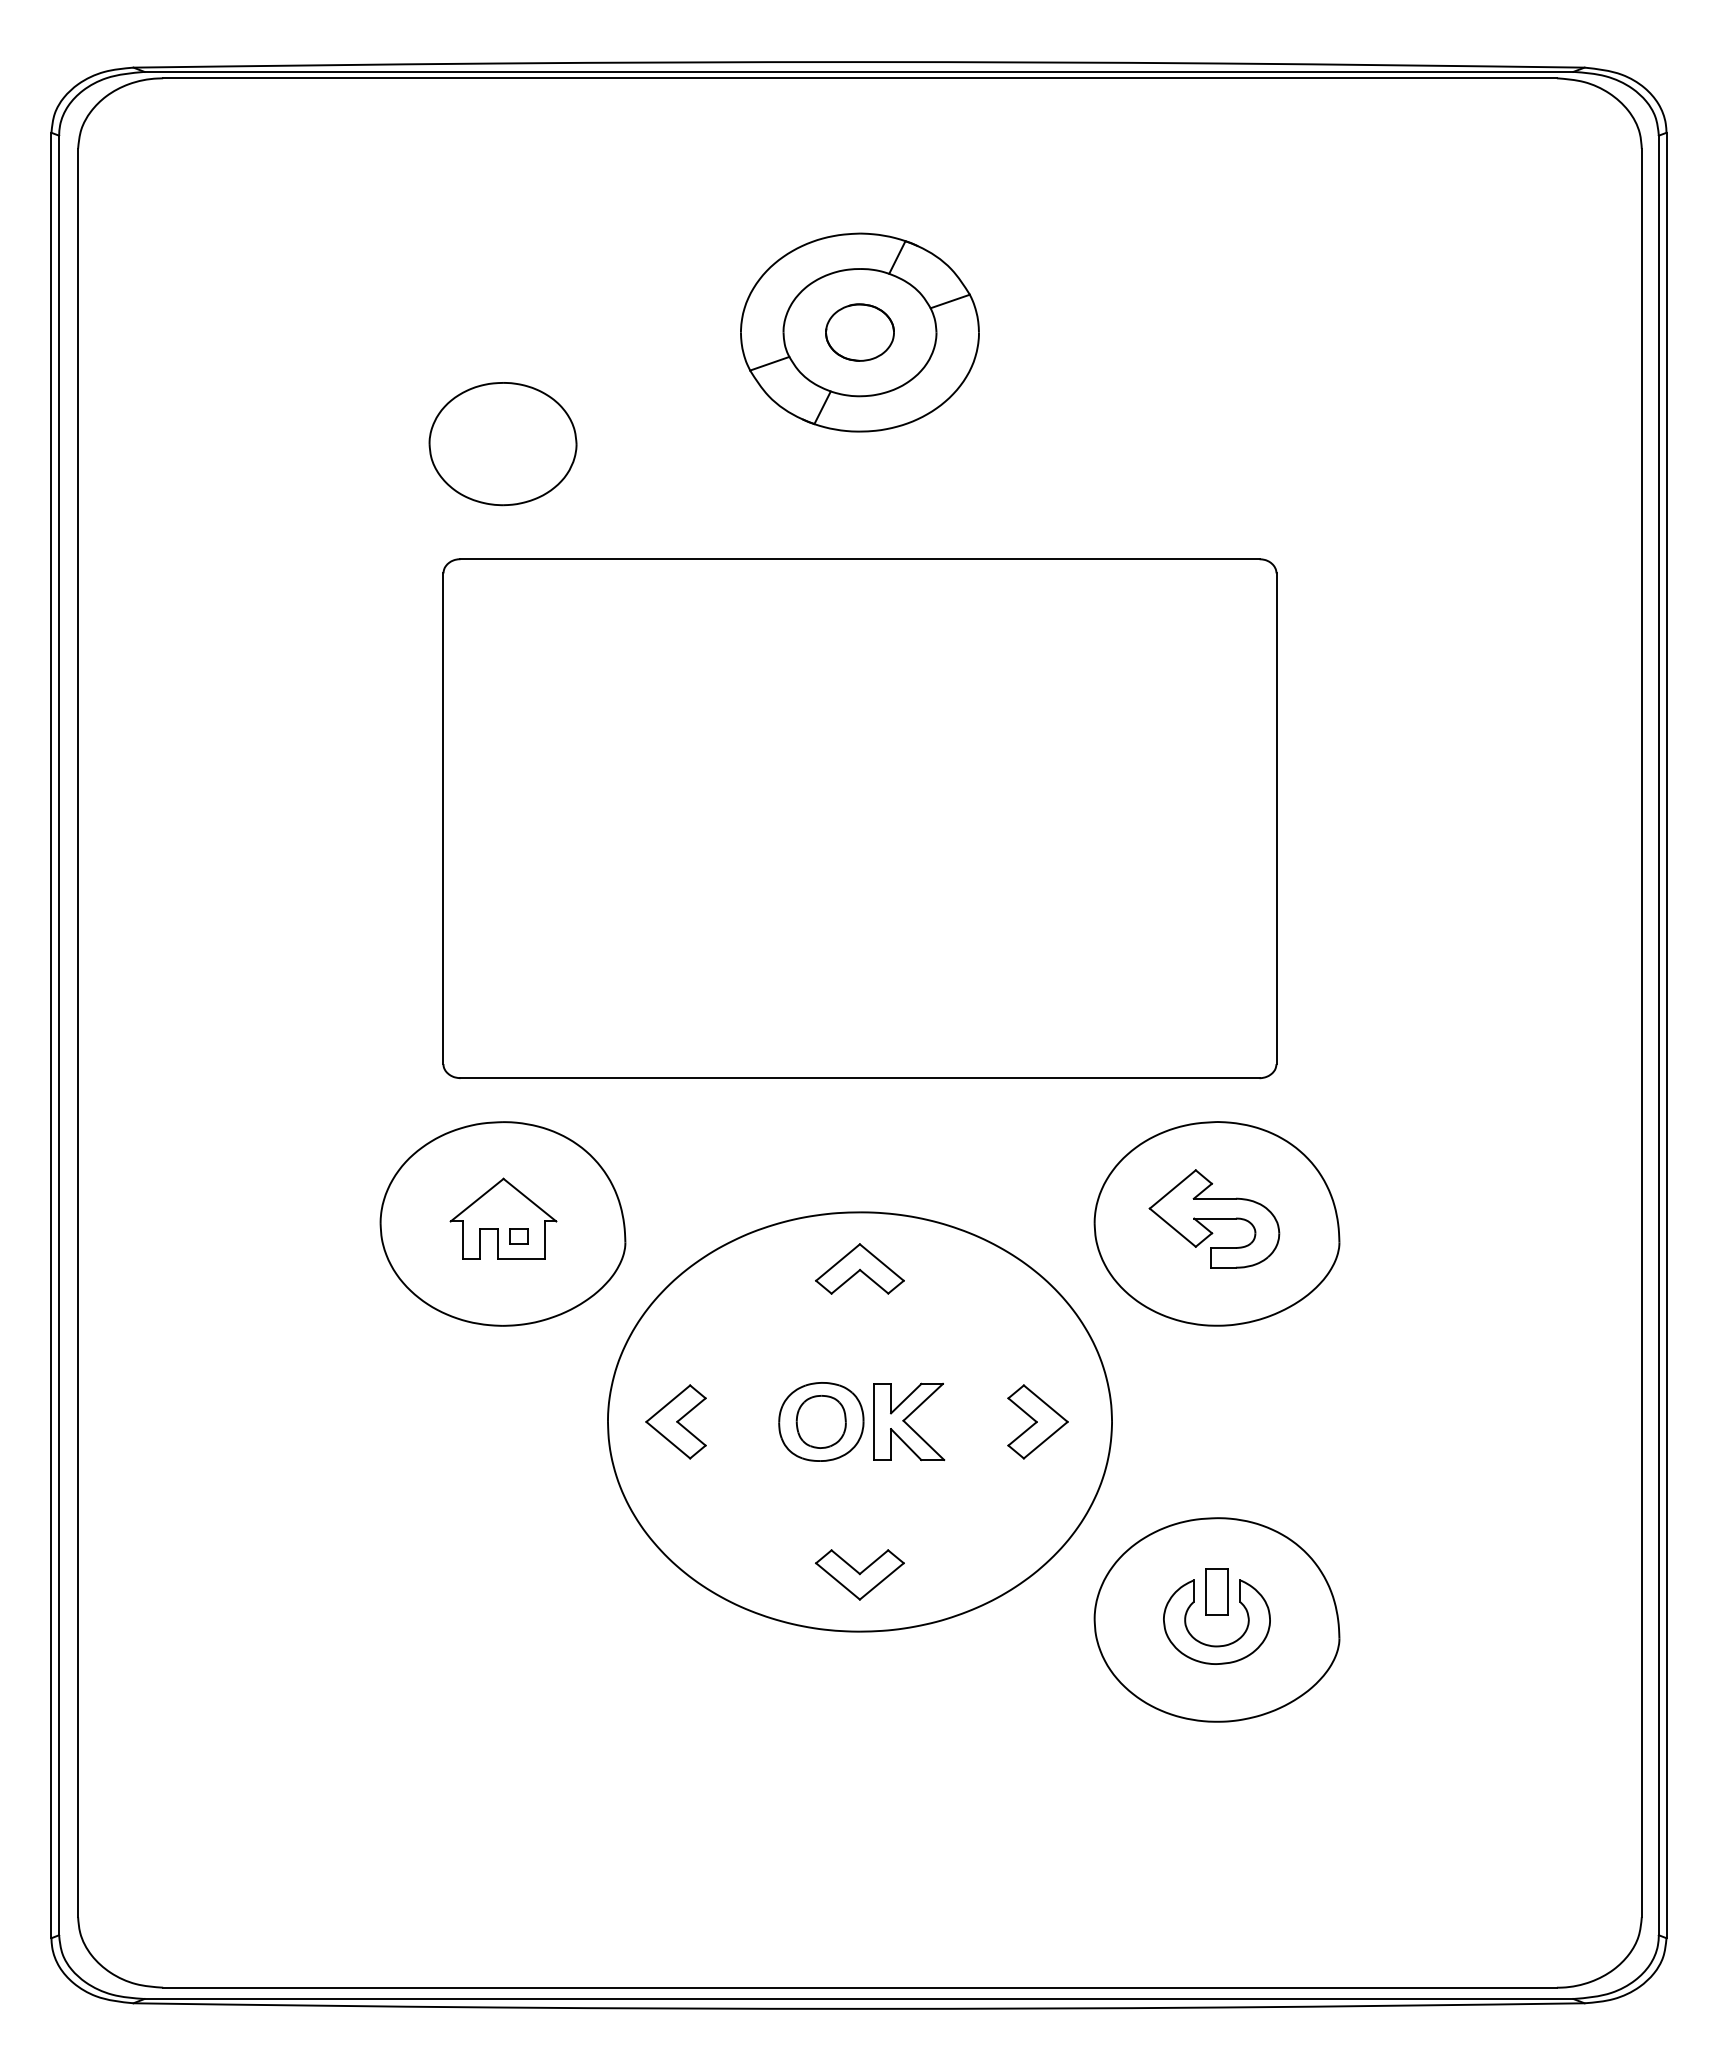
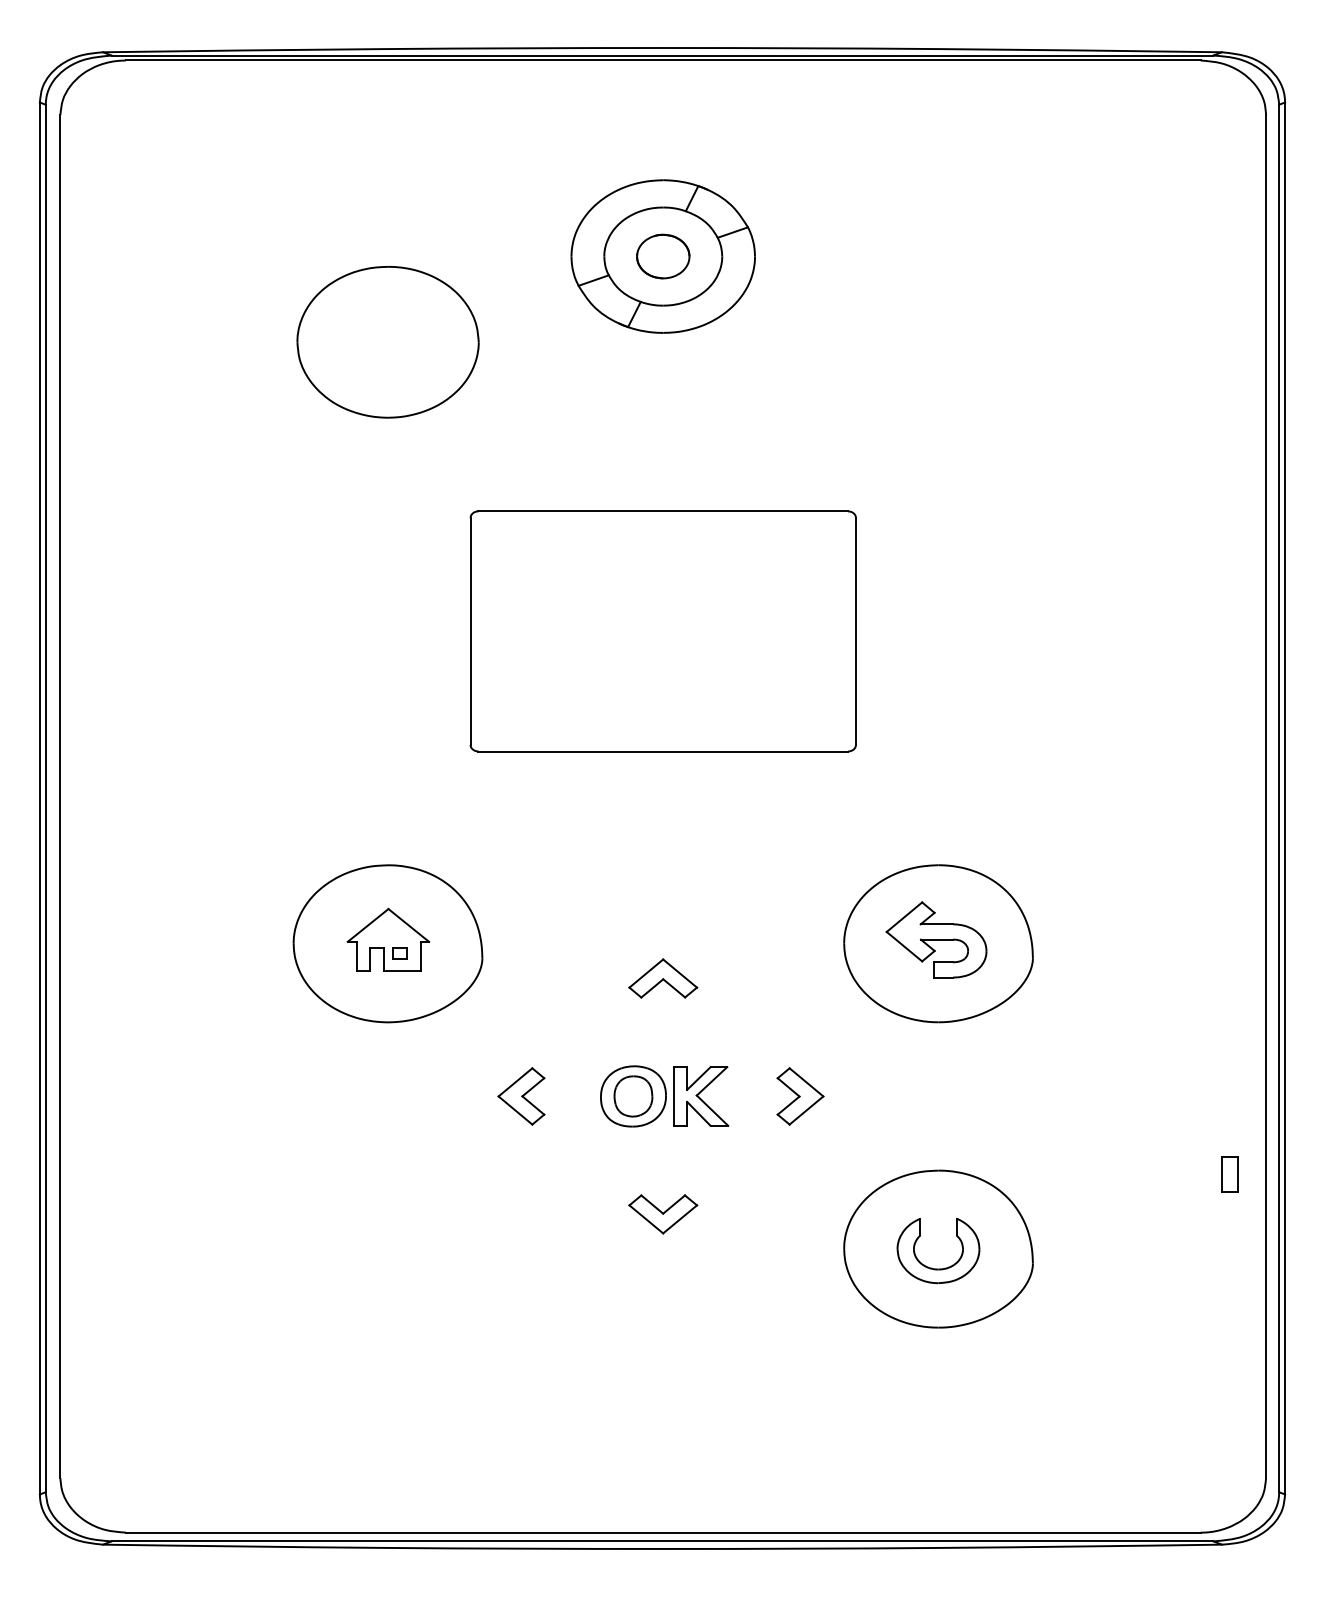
part: (502, 444) -> (387, 342), size x1.6
part: (859, 818) -> (662, 631), size x0.6
part: (859, 1421) -> (662, 1096), removed
part: (1216, 1591) -> (1229, 1173), moved

